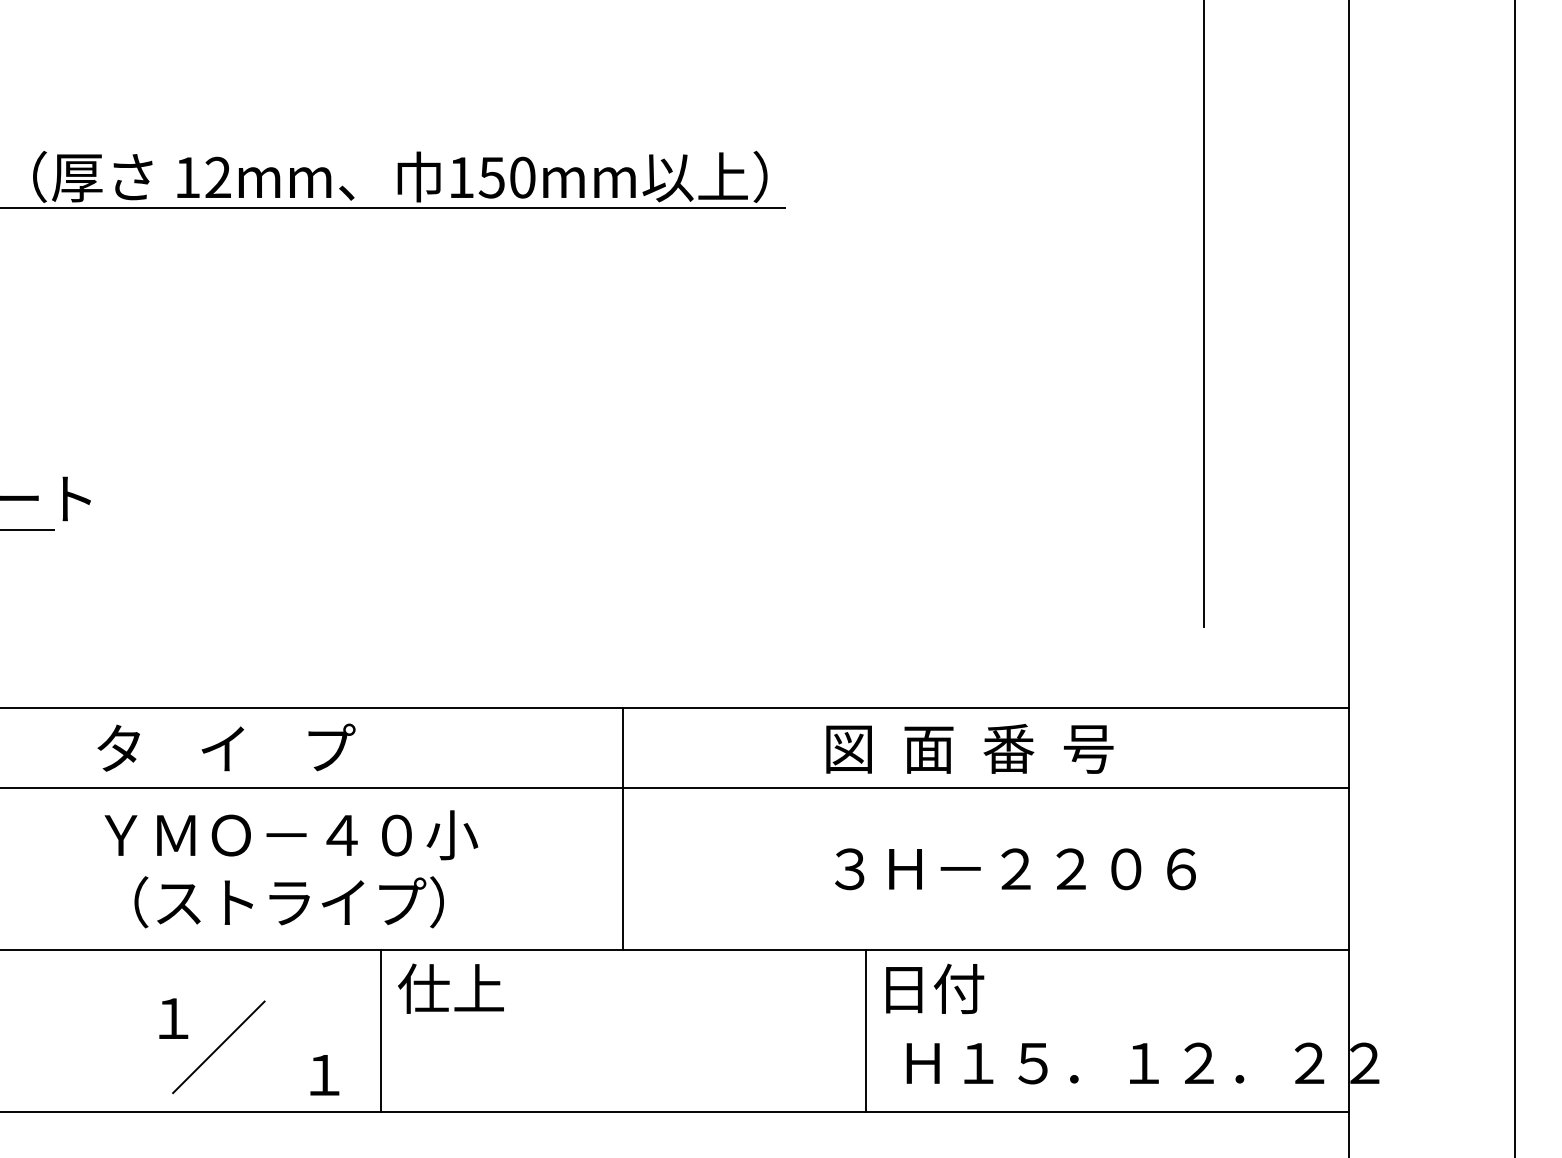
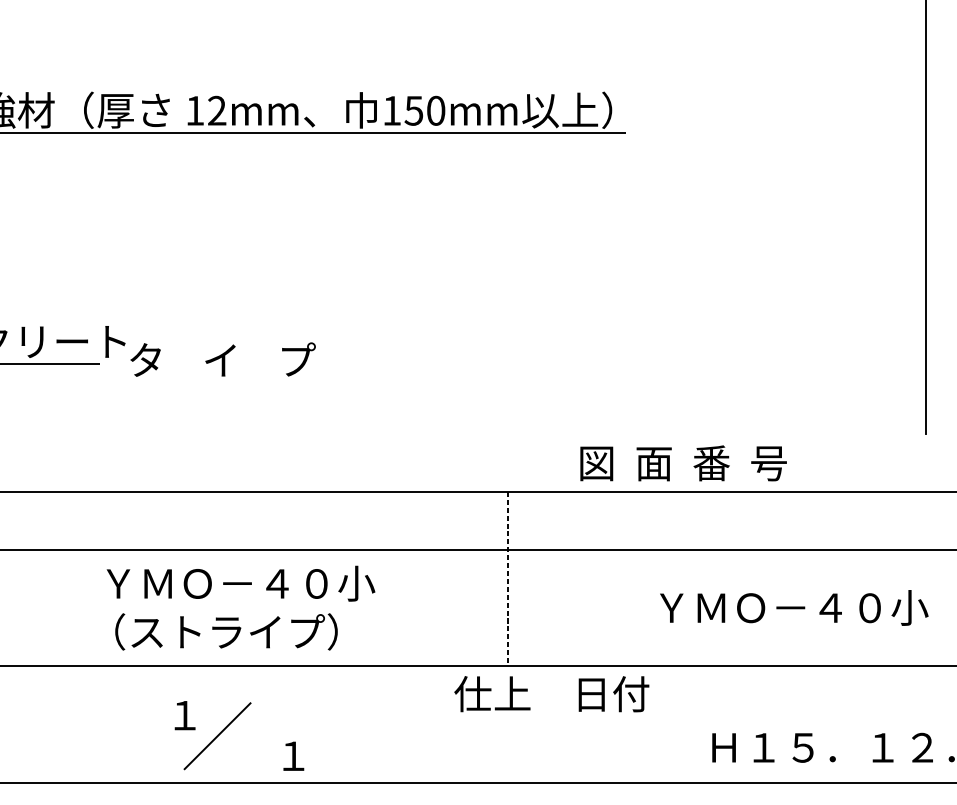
text: (226, 747) -> (223, 359), moved
text: (969, 748) -> (683, 463), moved
line: (623, 829) -> (508, 579), solid -> dashed
text: (291, 835) -> (241, 583), moved
text: (1020, 868) -> (794, 607), ３Ｈ－２２０６ -> ＹＭＯ－４０小
text: (288, 902) -> (225, 632), moved
text: (450, 988) -> (492, 693), moved
text: (935, 988) -> (614, 693), moved
line: (380, 1031) -> (333, 724), removed
line: (865, 1031) -> (682, 724), removed

